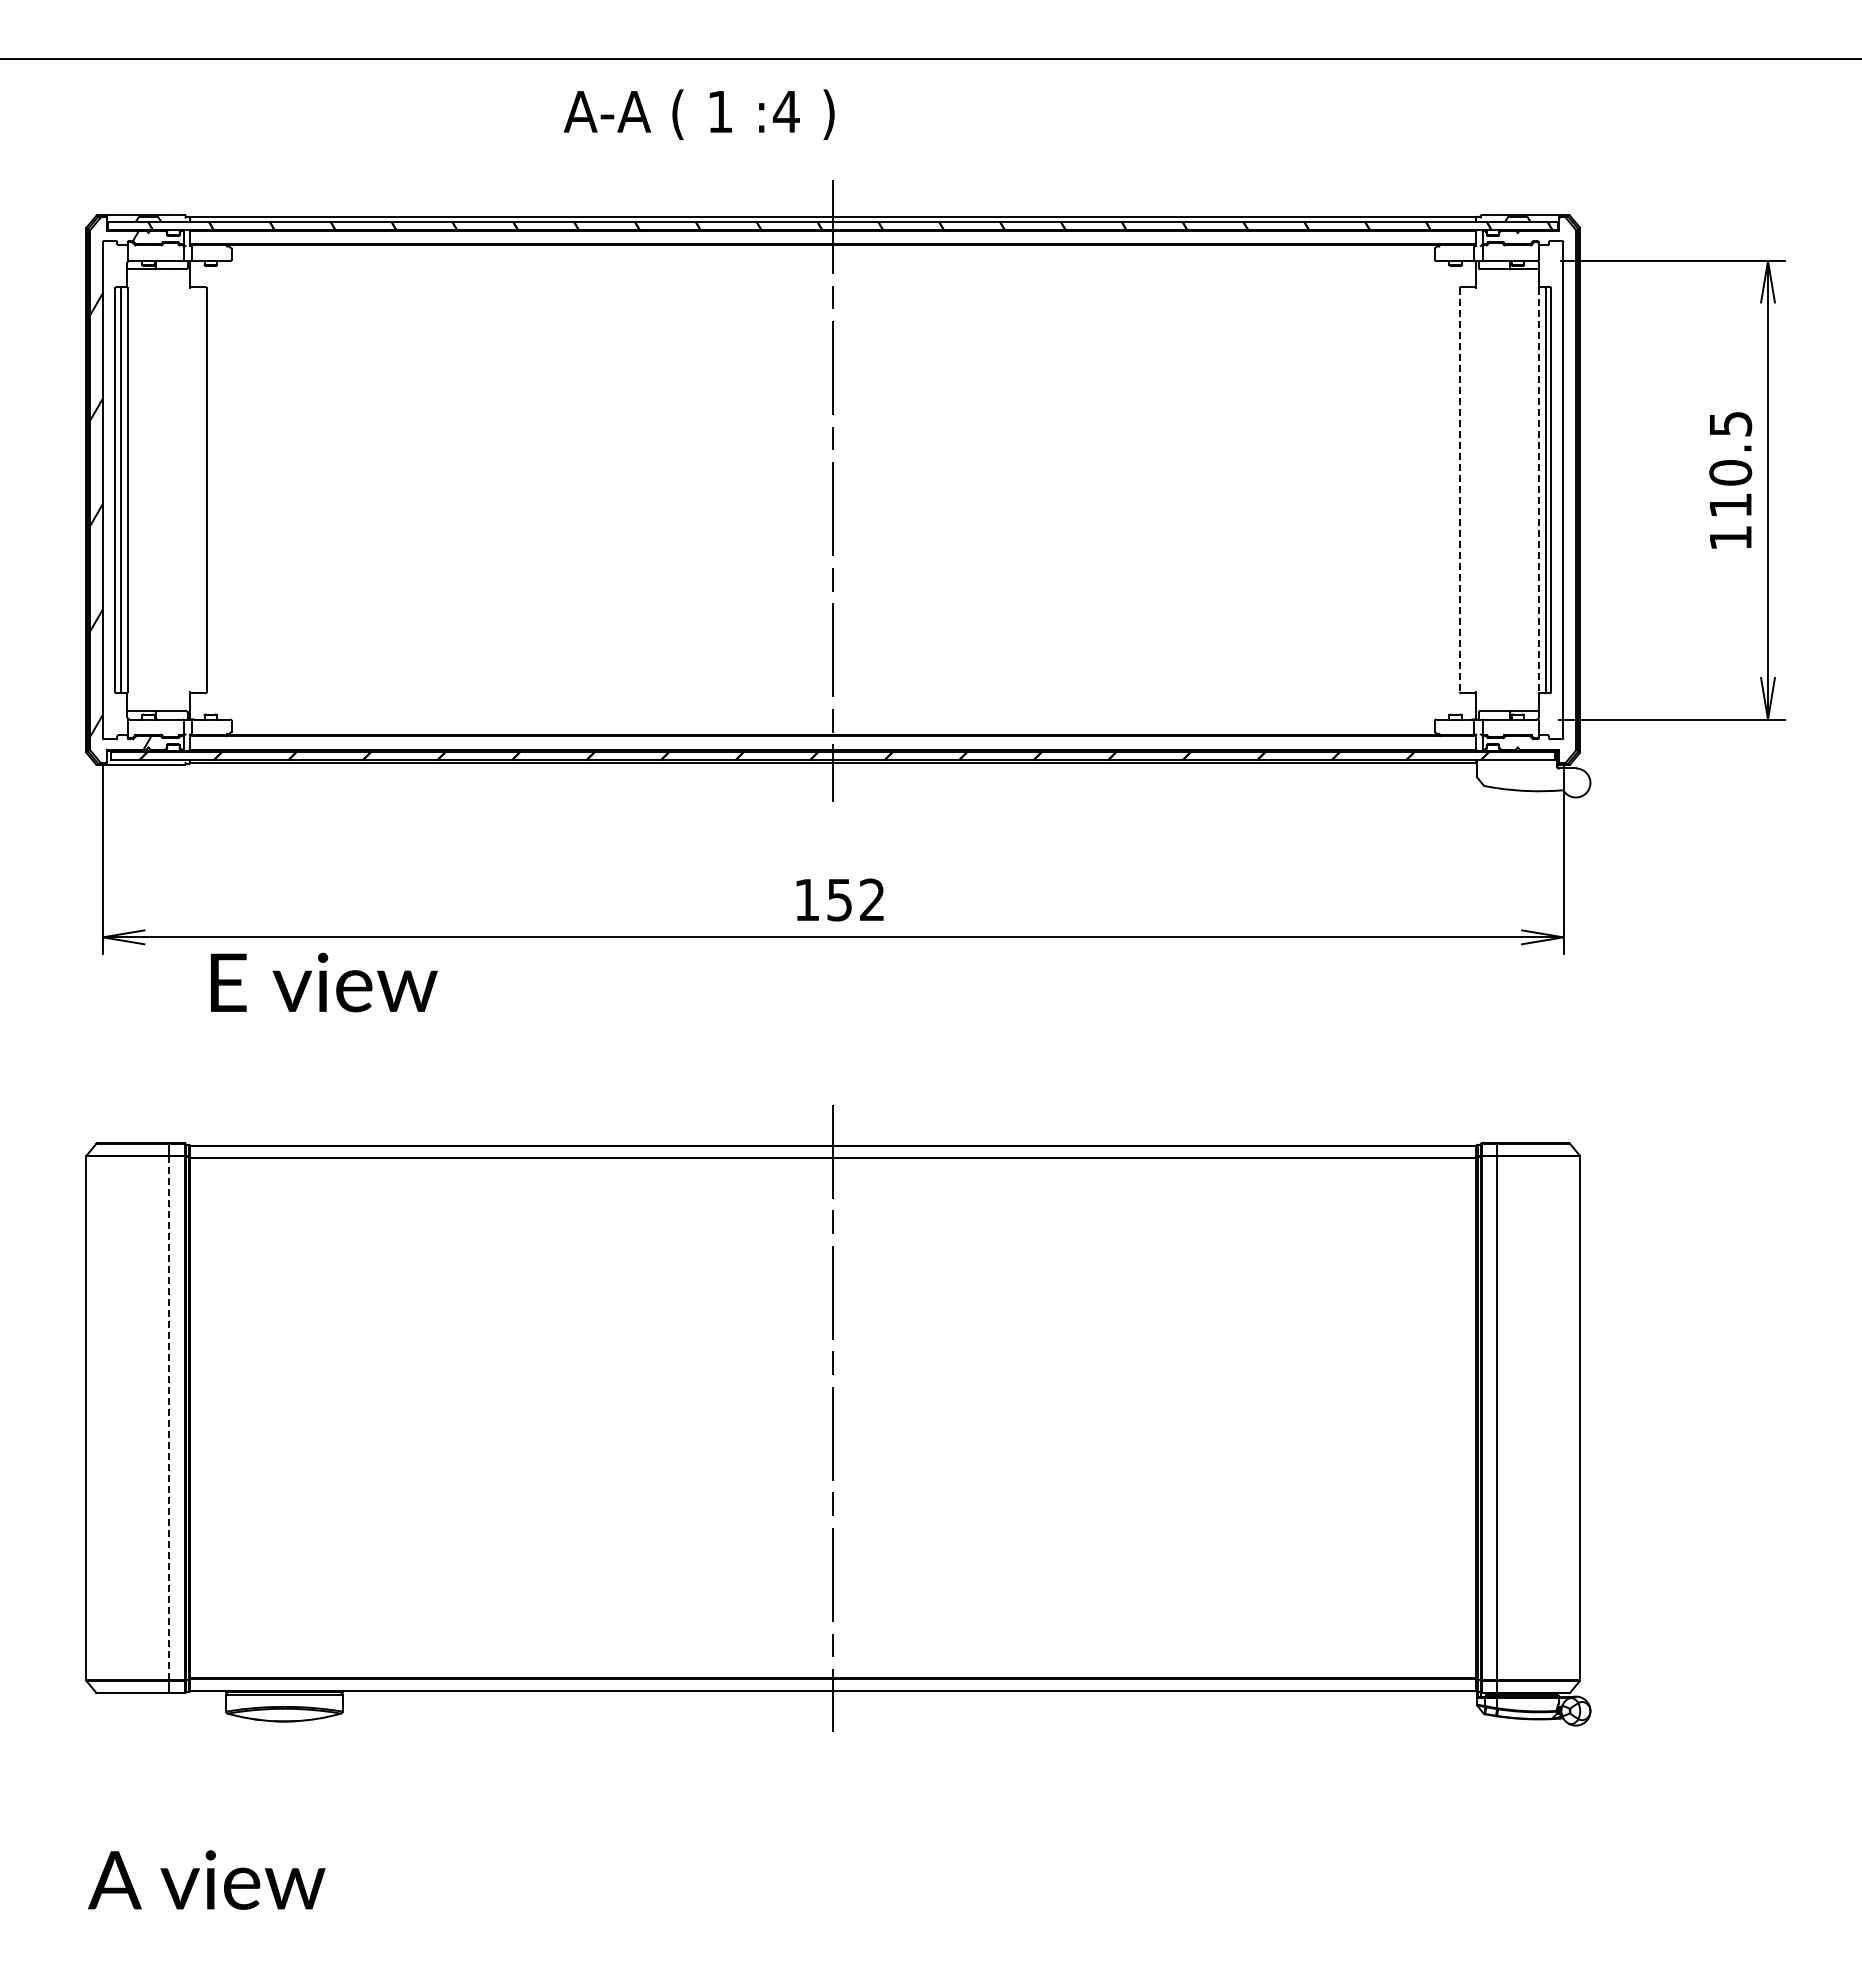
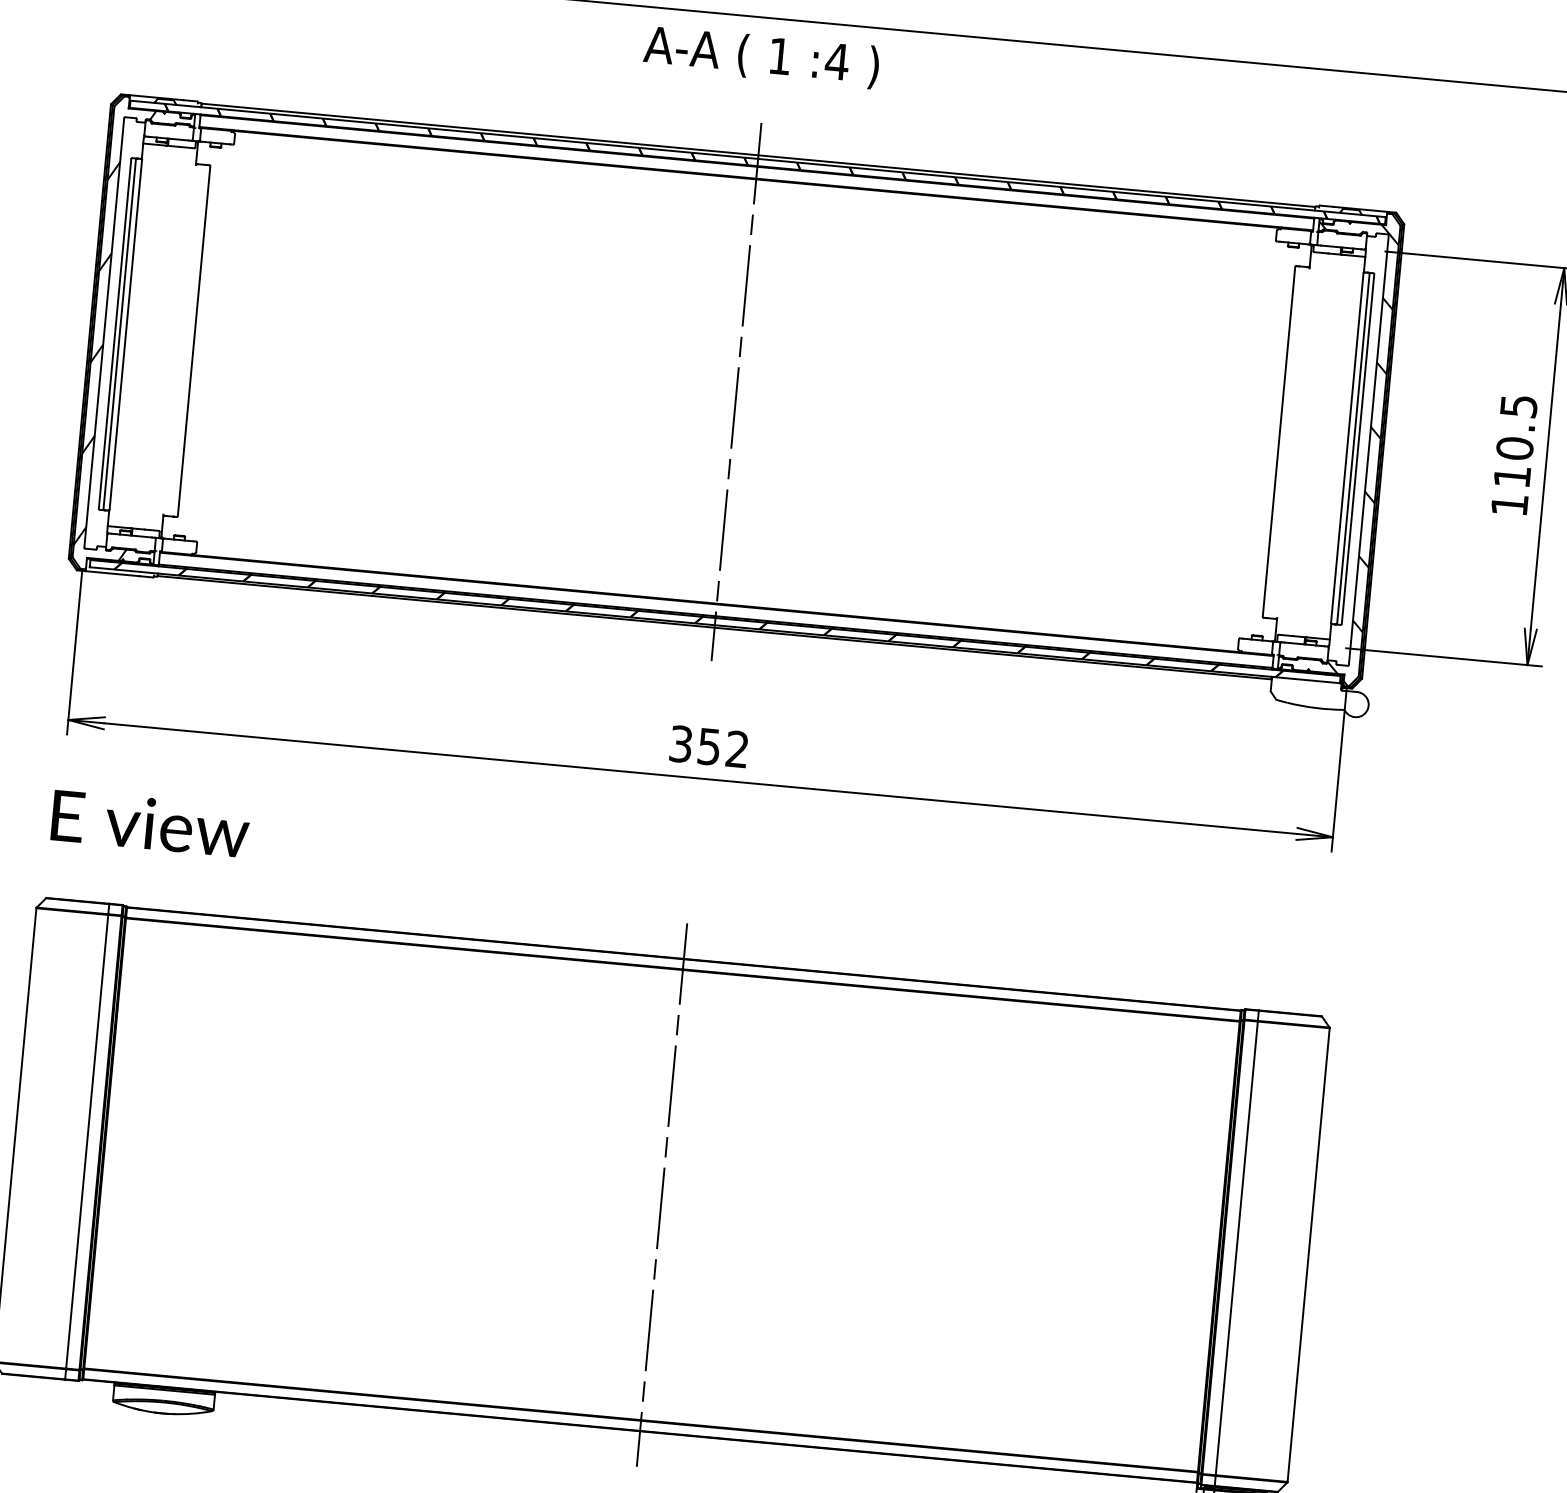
text: (698, 114) -> (760, 56), moved
line: (1459, 490) -> (1278, 442), dashed -> solid
line: (1538, 490) -> (1347, 448), dashed -> solid
hatch: (1528, 496) -> (1338, 452), added
text: (807, 899) -> (681, 743), 152 -> 352
text: (324, 982) -> (150, 823), moved
line: (169, 1418) -> (87, 1141), dashed -> solid

